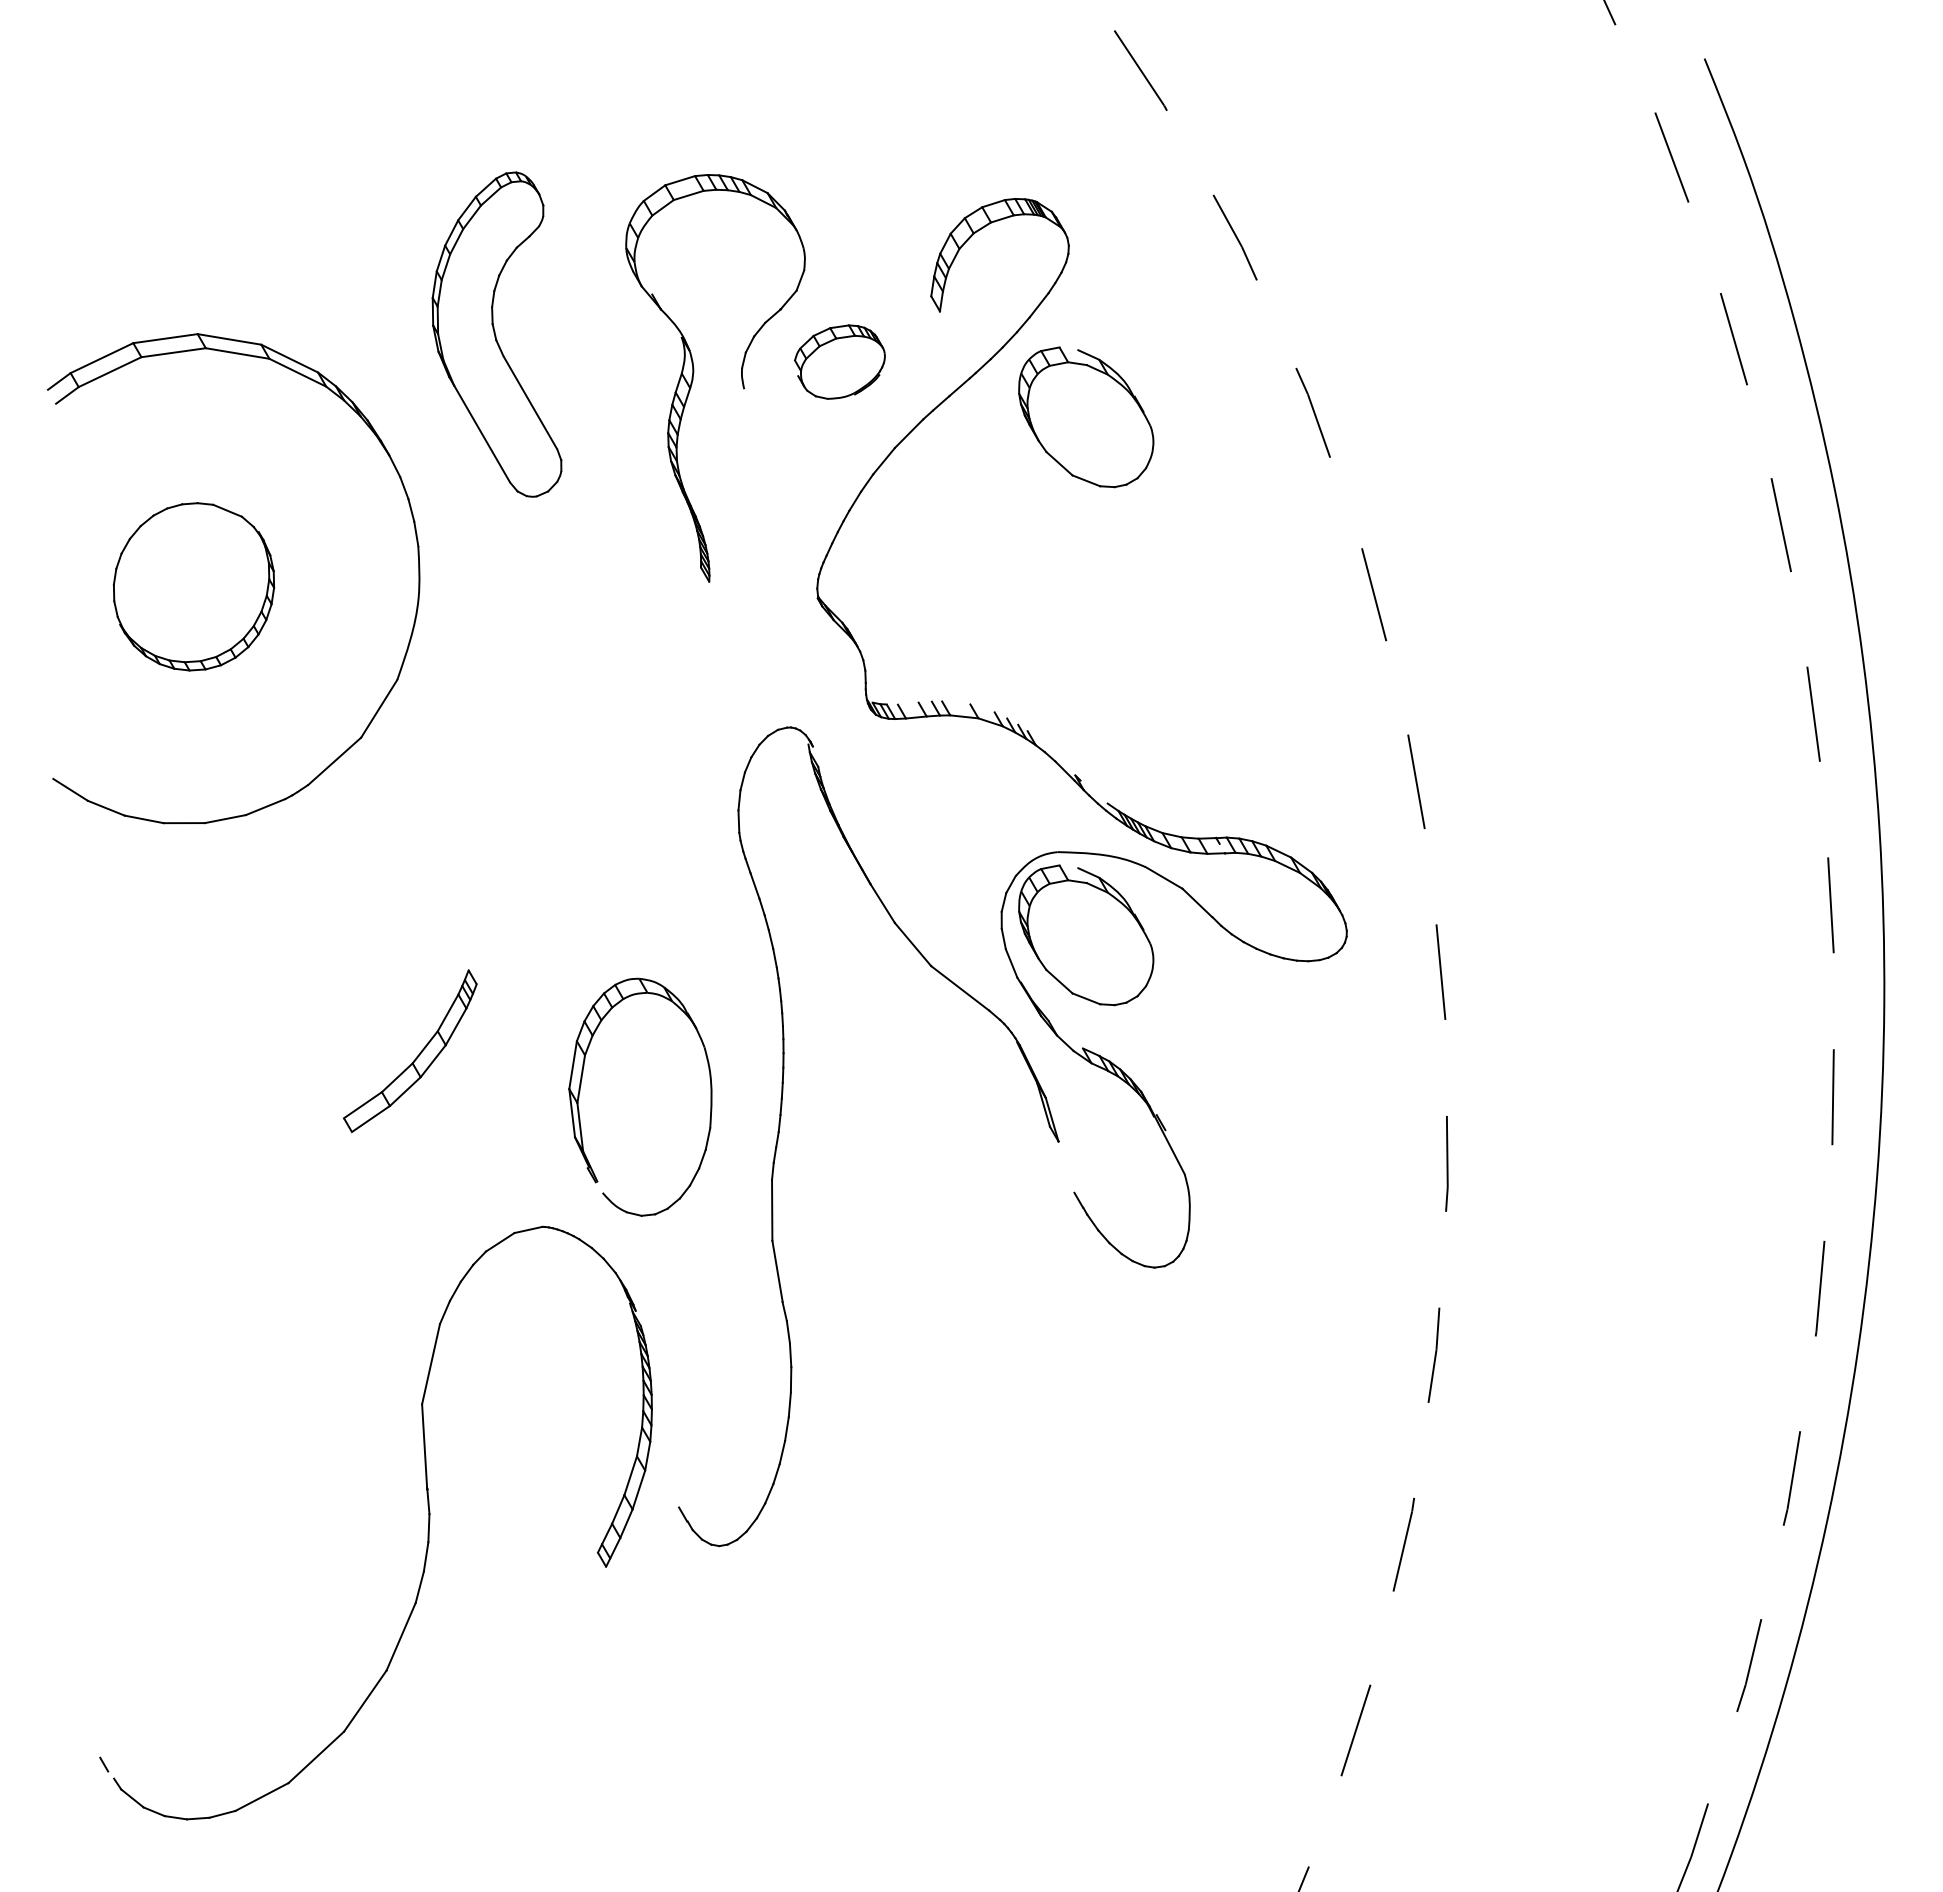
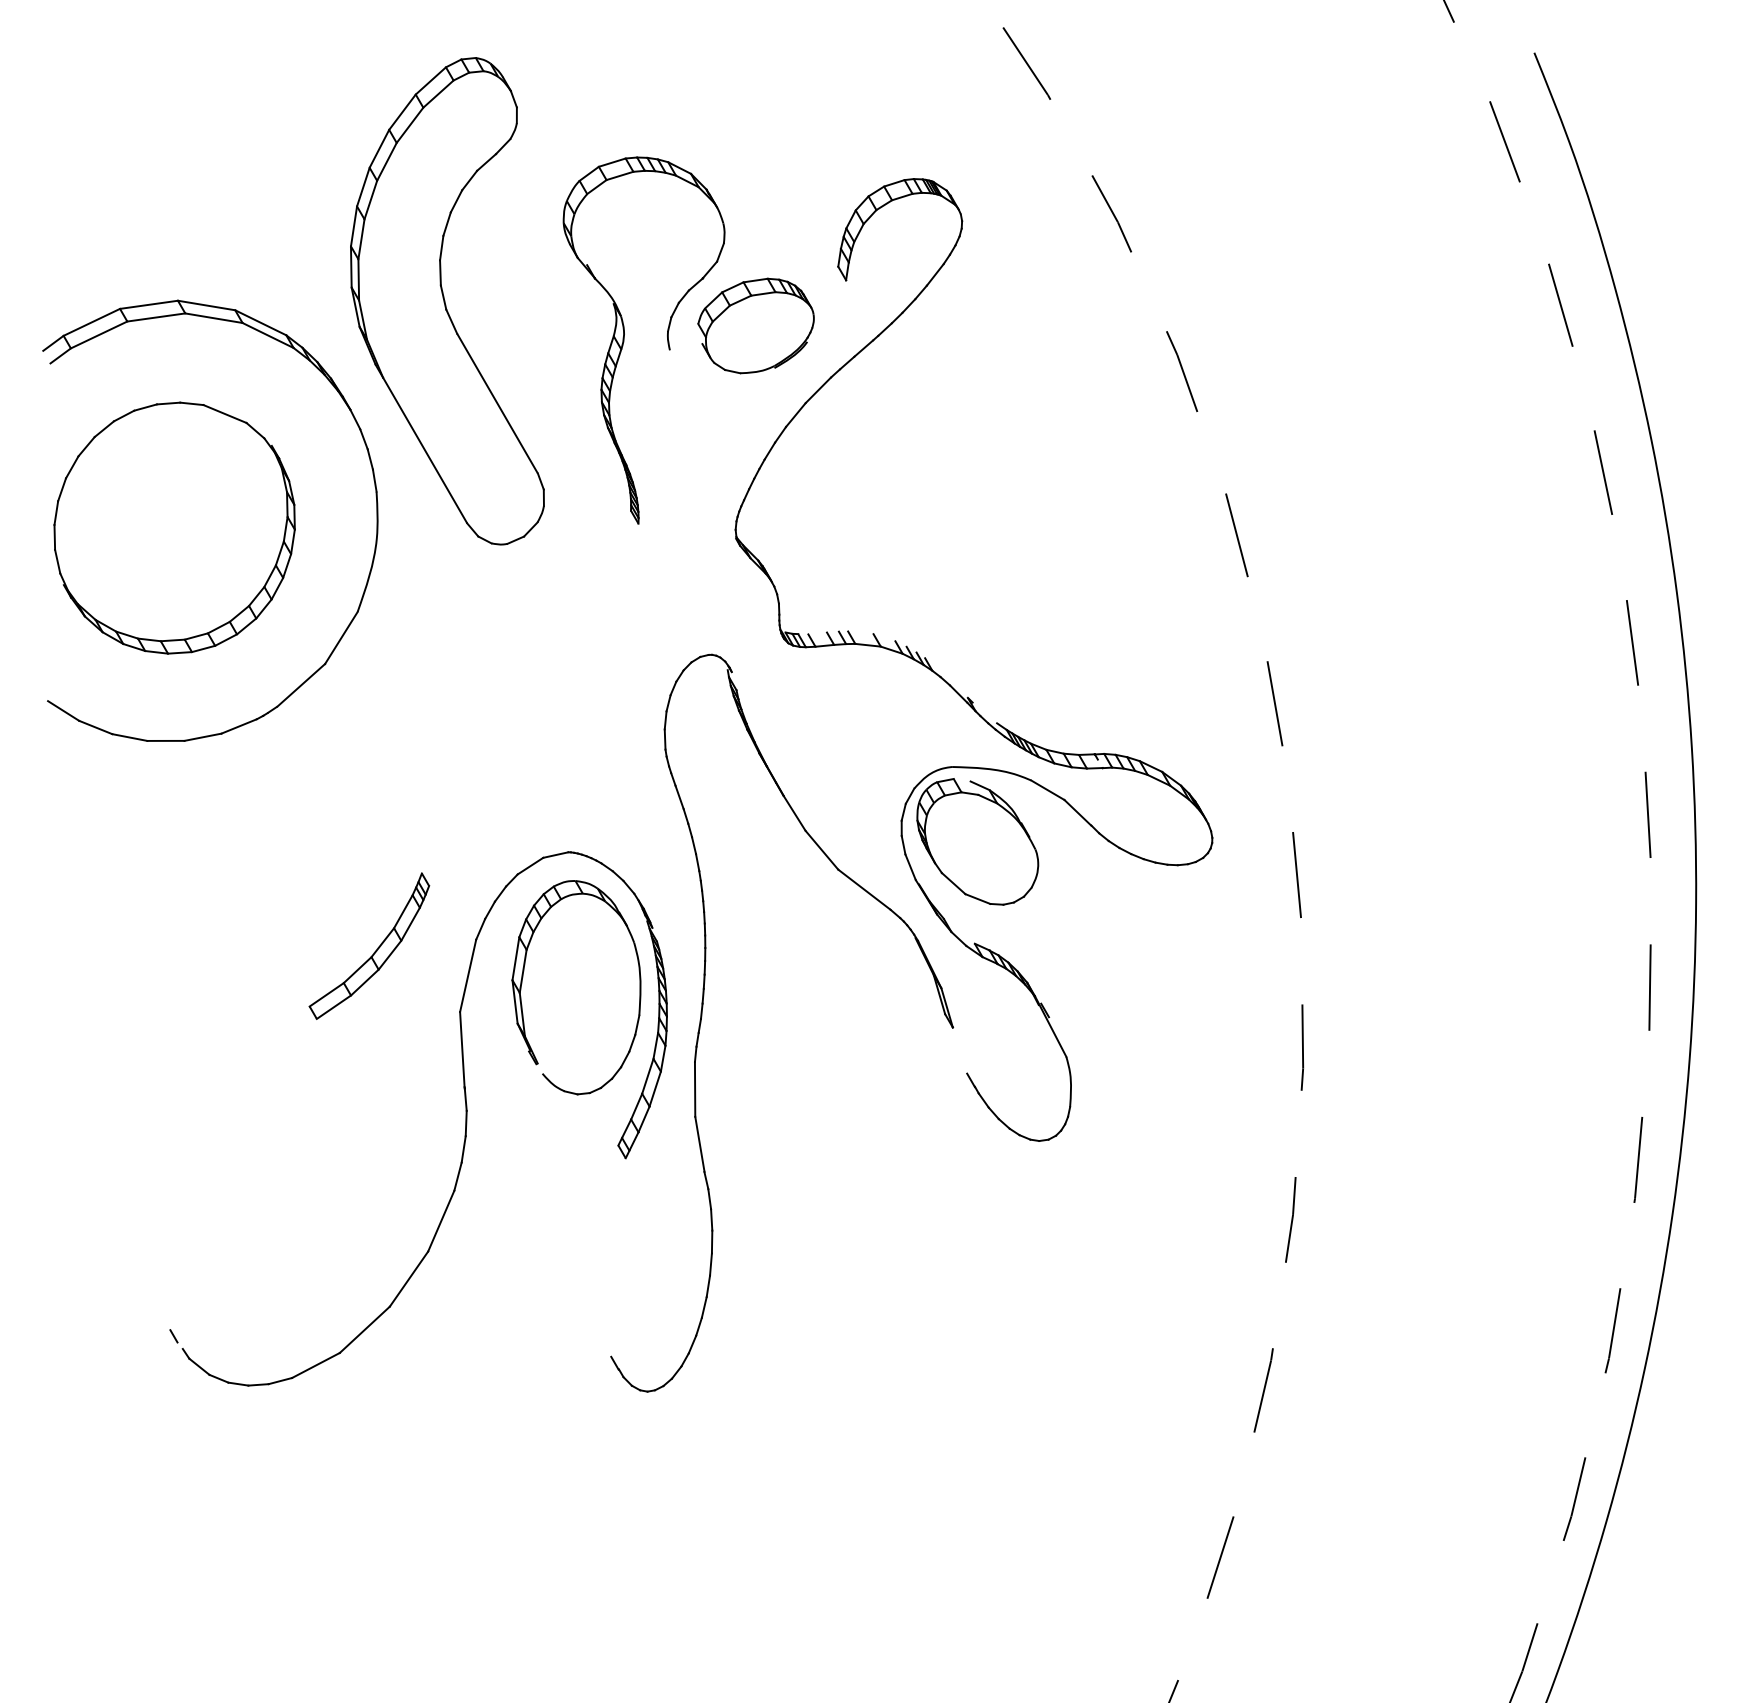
part: (496, 334) -> (446, 301), size x1.67
part: (839, 361) -> (755, 325), size x1.43
part: (1086, 417) -> (978, 375), removed
part: (193, 586) -> (174, 527), size x1.67
part: (427, 1530) -> (464, 1125), moved

